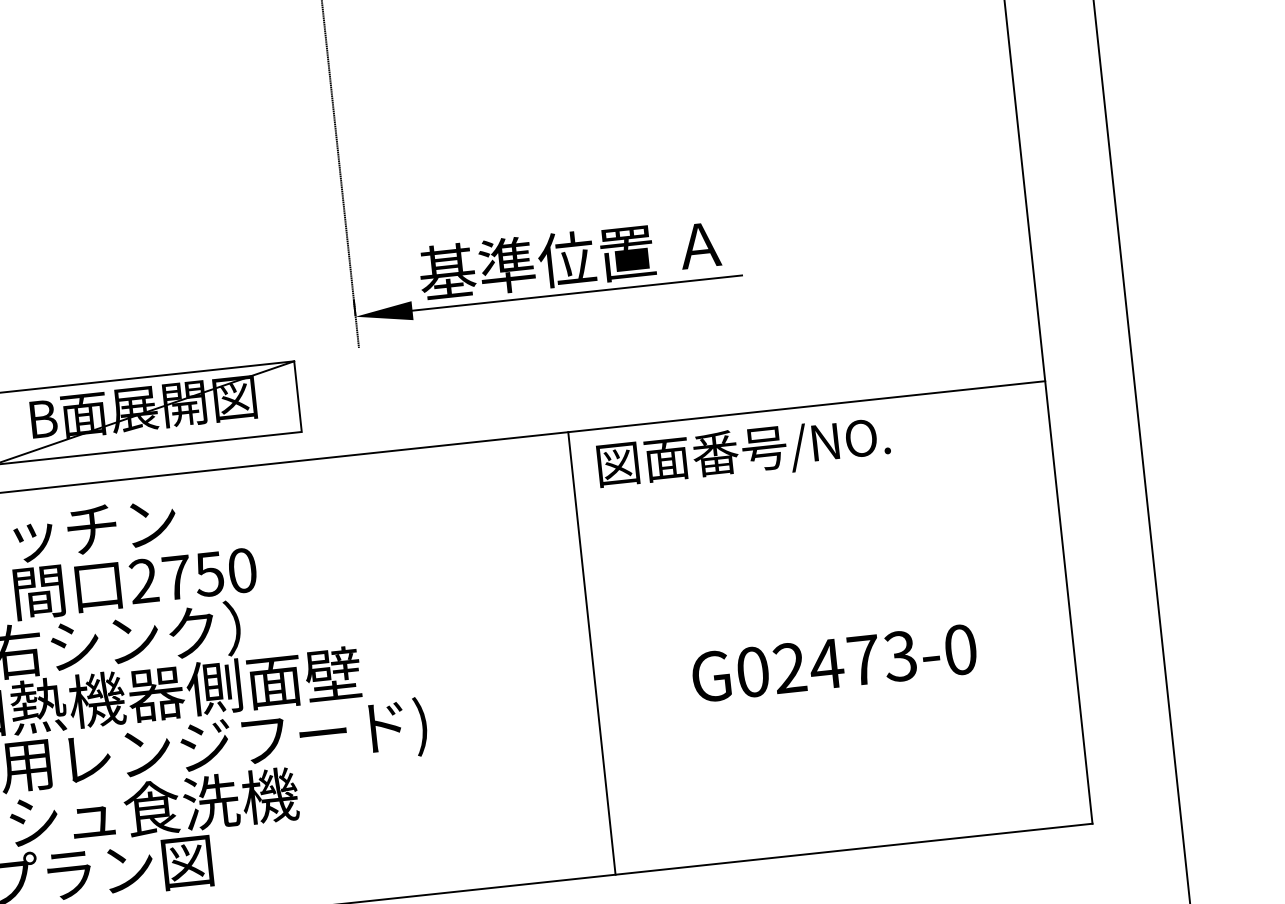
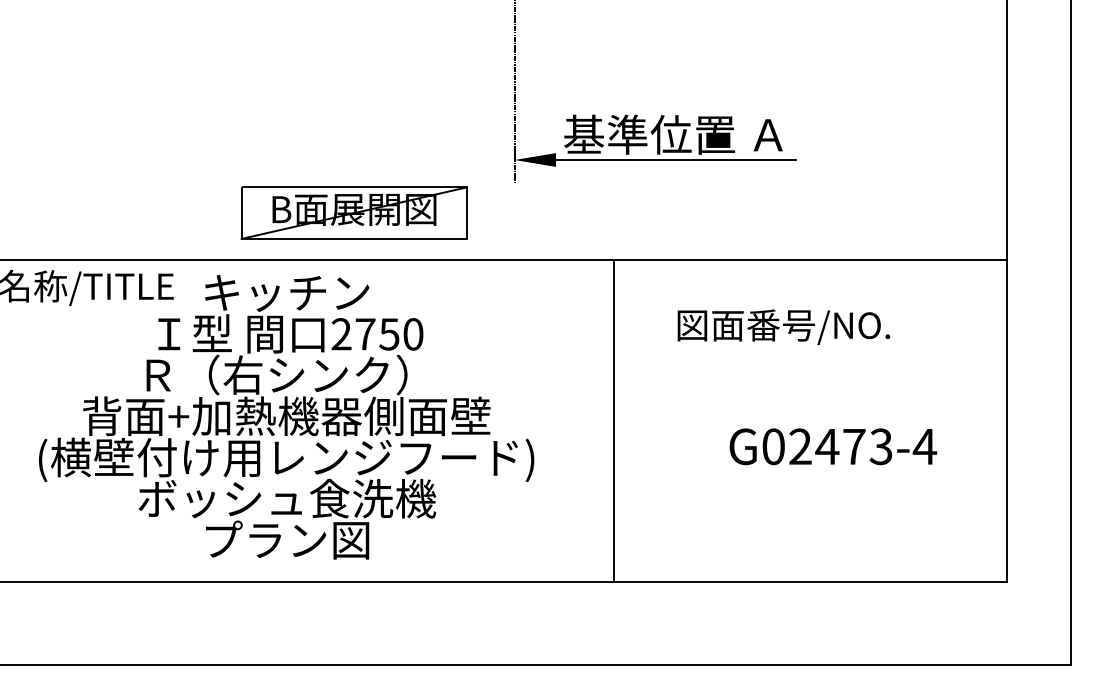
text: (743, 452) -> (783, 326), moved
text: (959, 649) -> (924, 446), G02473-0 -> G02473-4
line: (591, 652) -> (613, 420), moved

